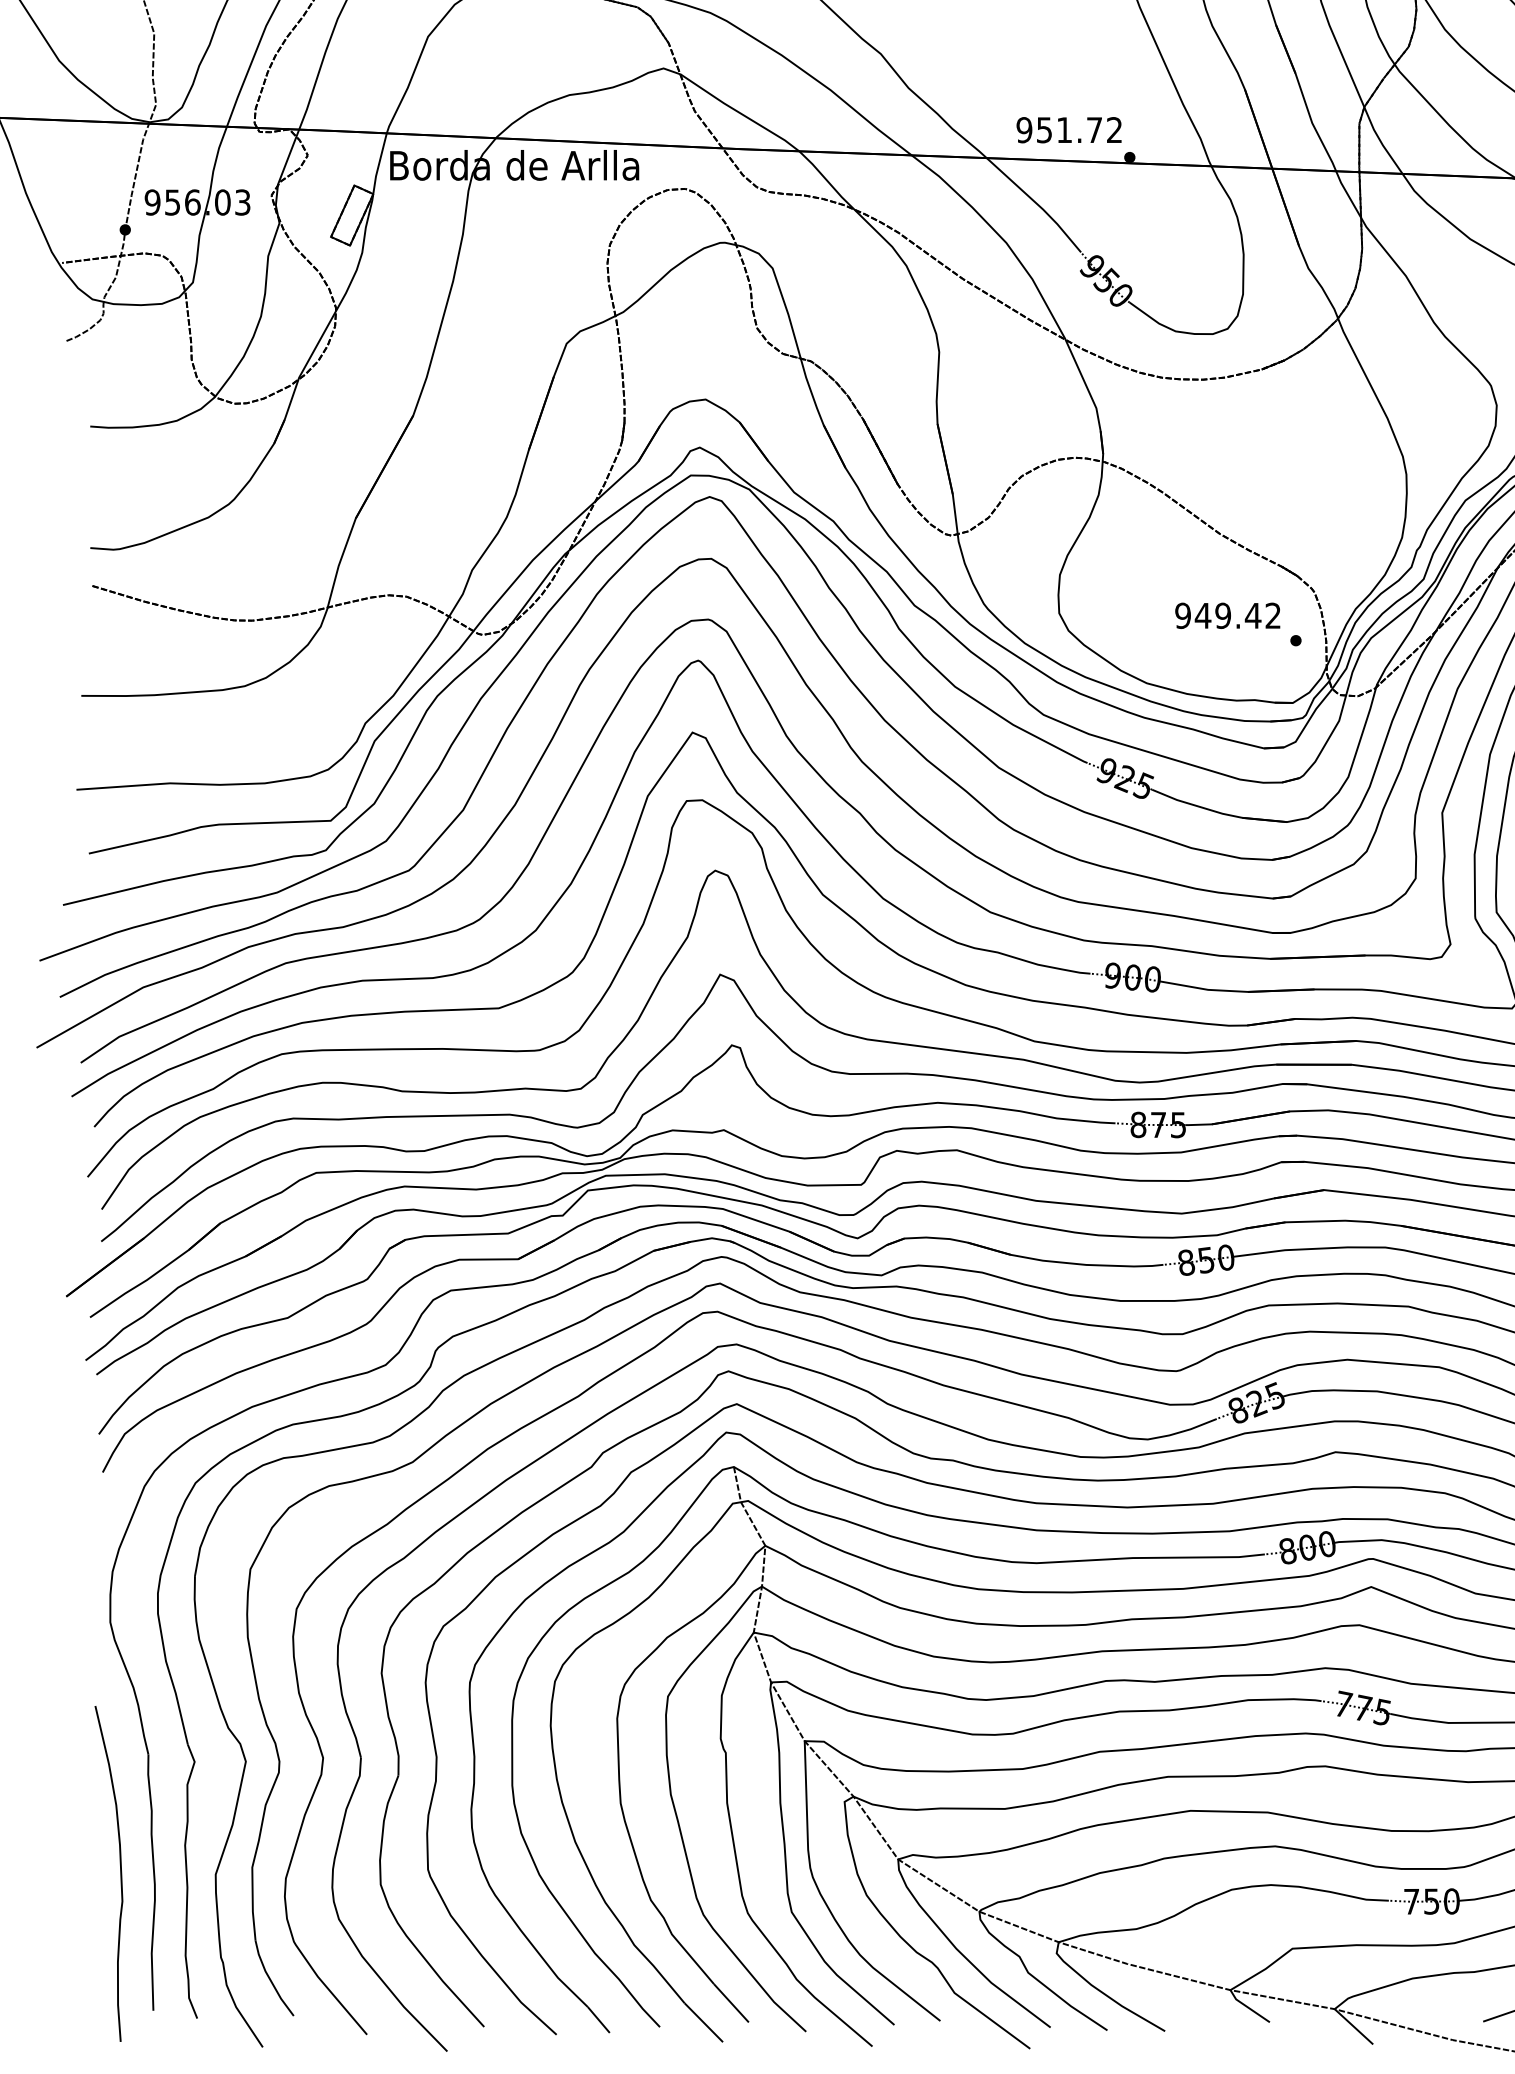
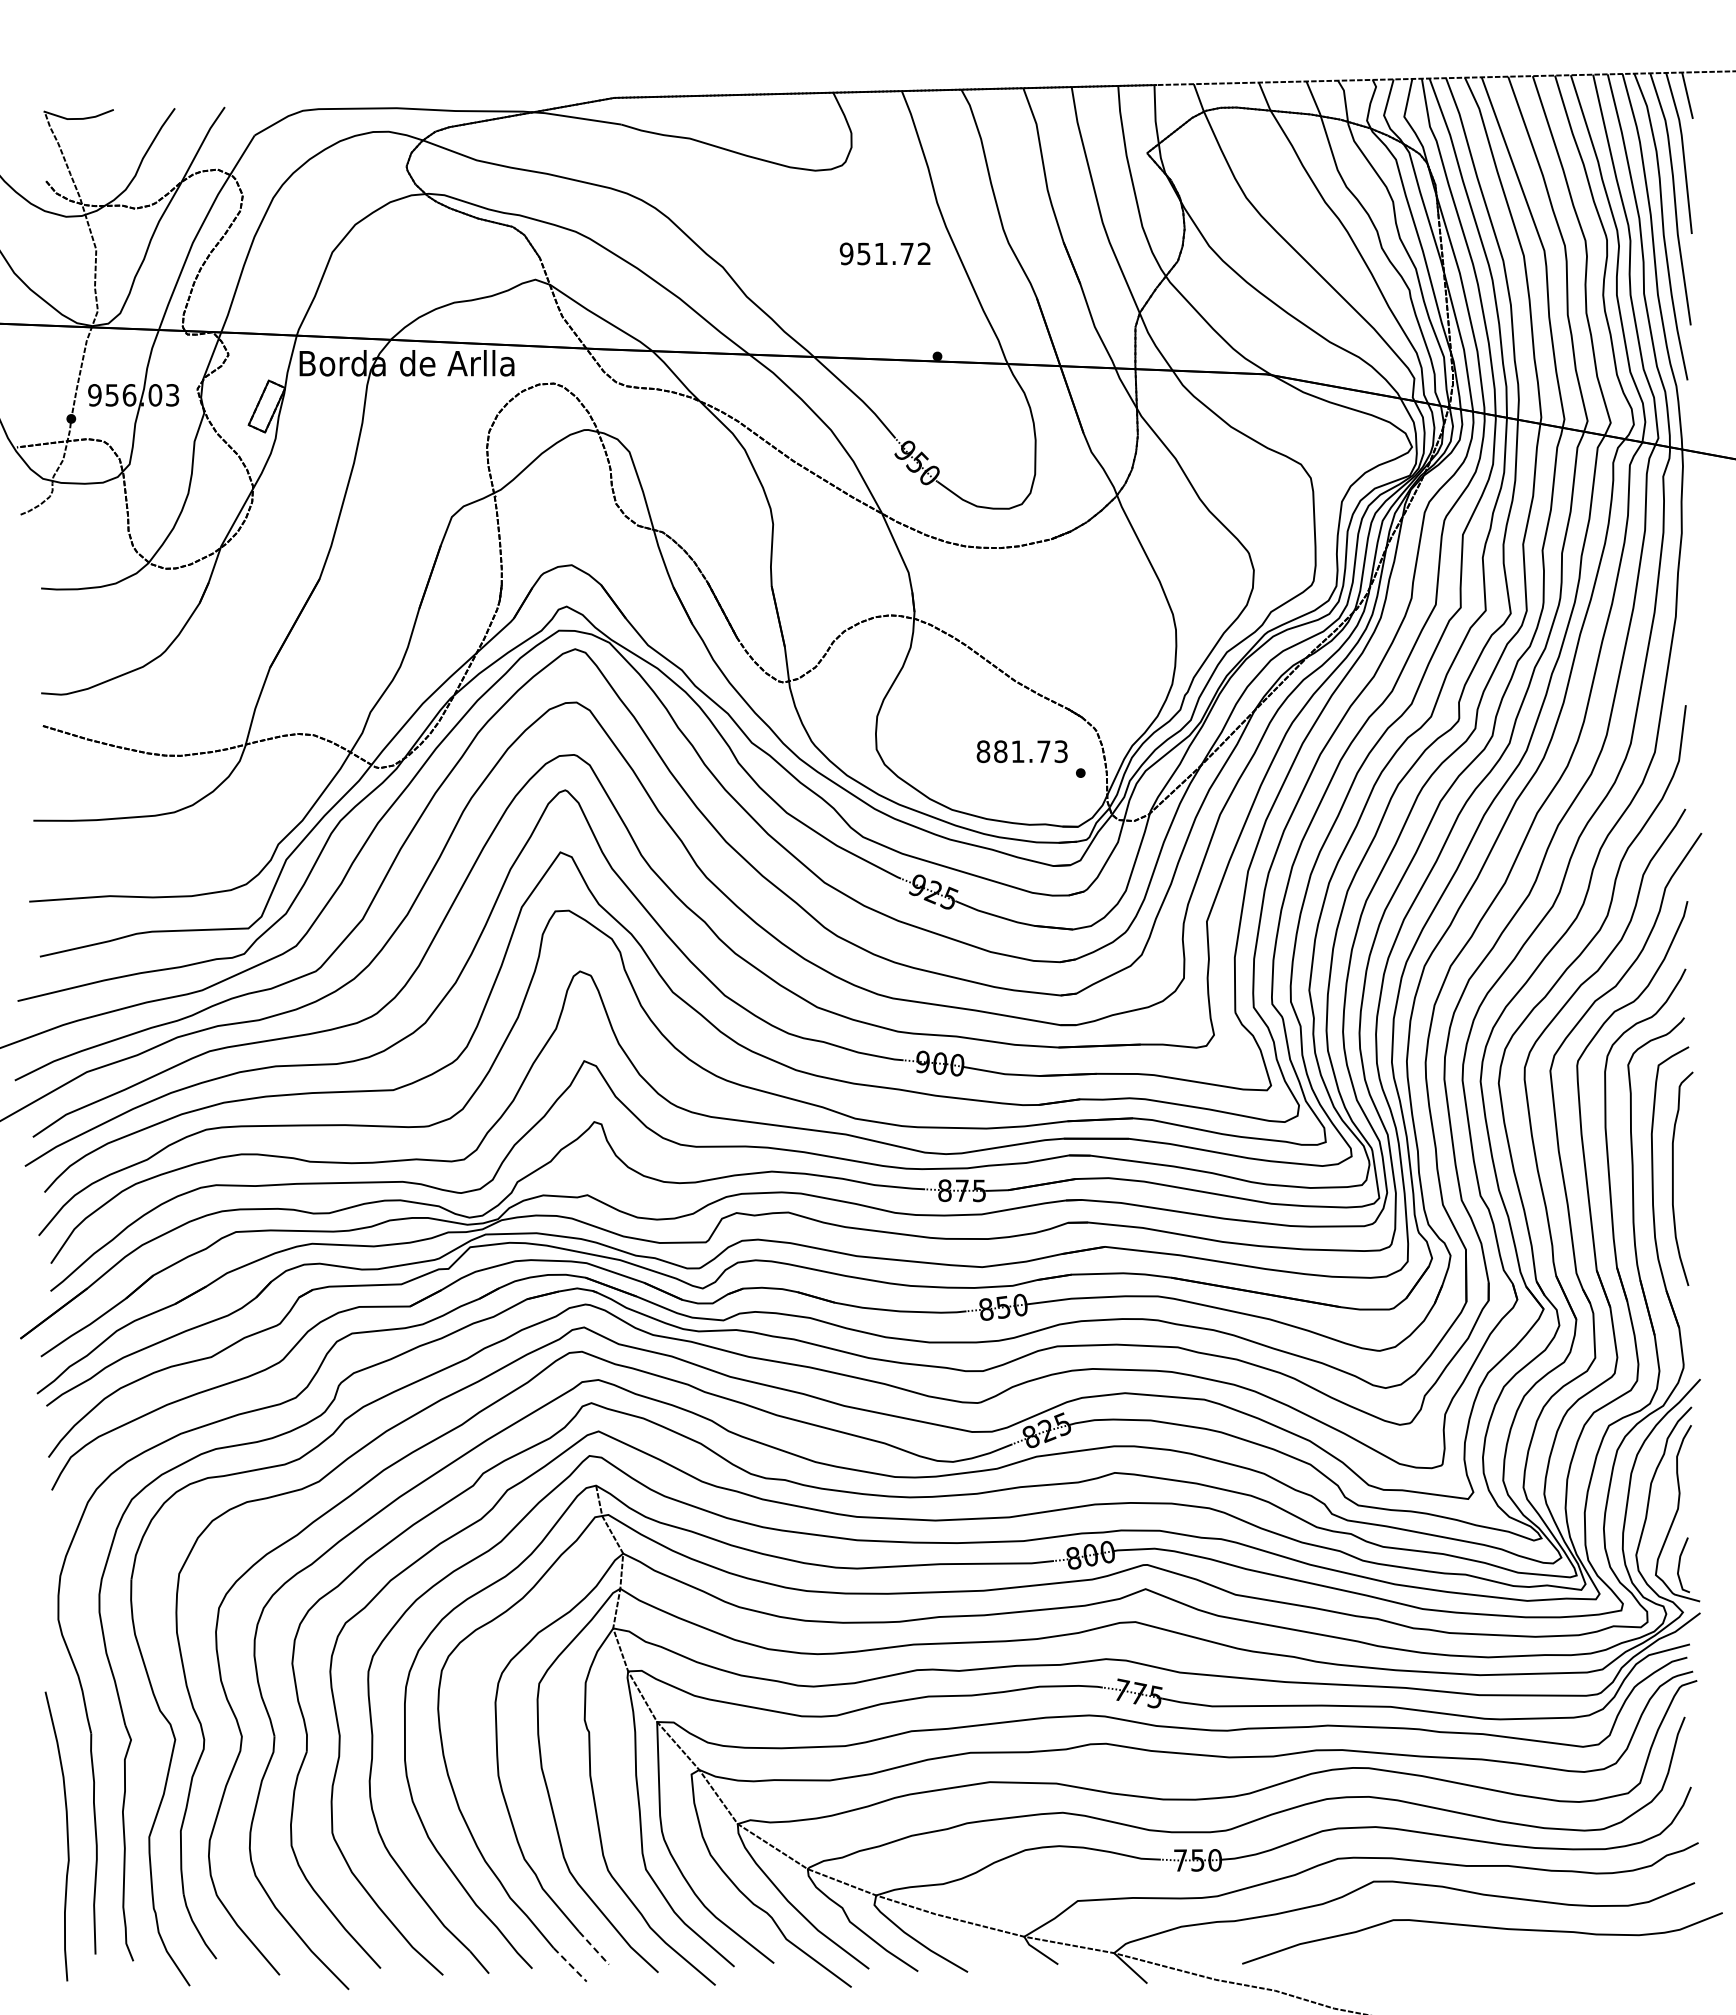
text: (1068, 129) -> (884, 253), moved
text: (1227, 615) -> (1021, 751), 949.42 -> 881.73
line: (732, 2003) -> (594, 1948), solid -> dashed
line: (704, 2022) -> (570, 1964), solid -> dashed

